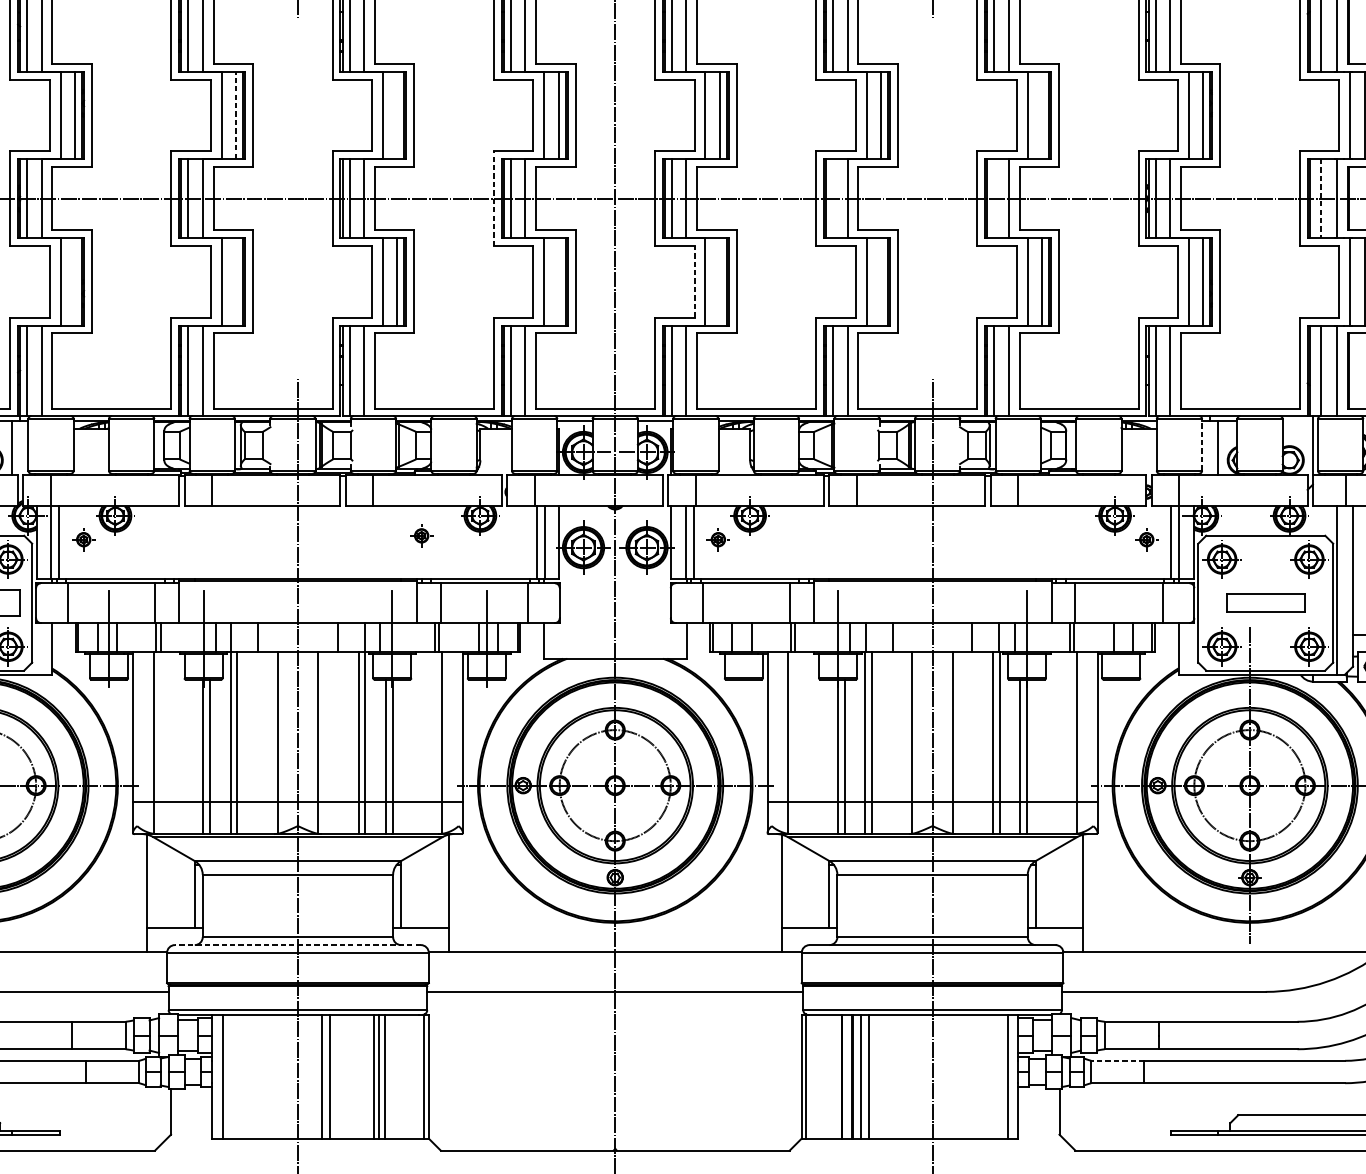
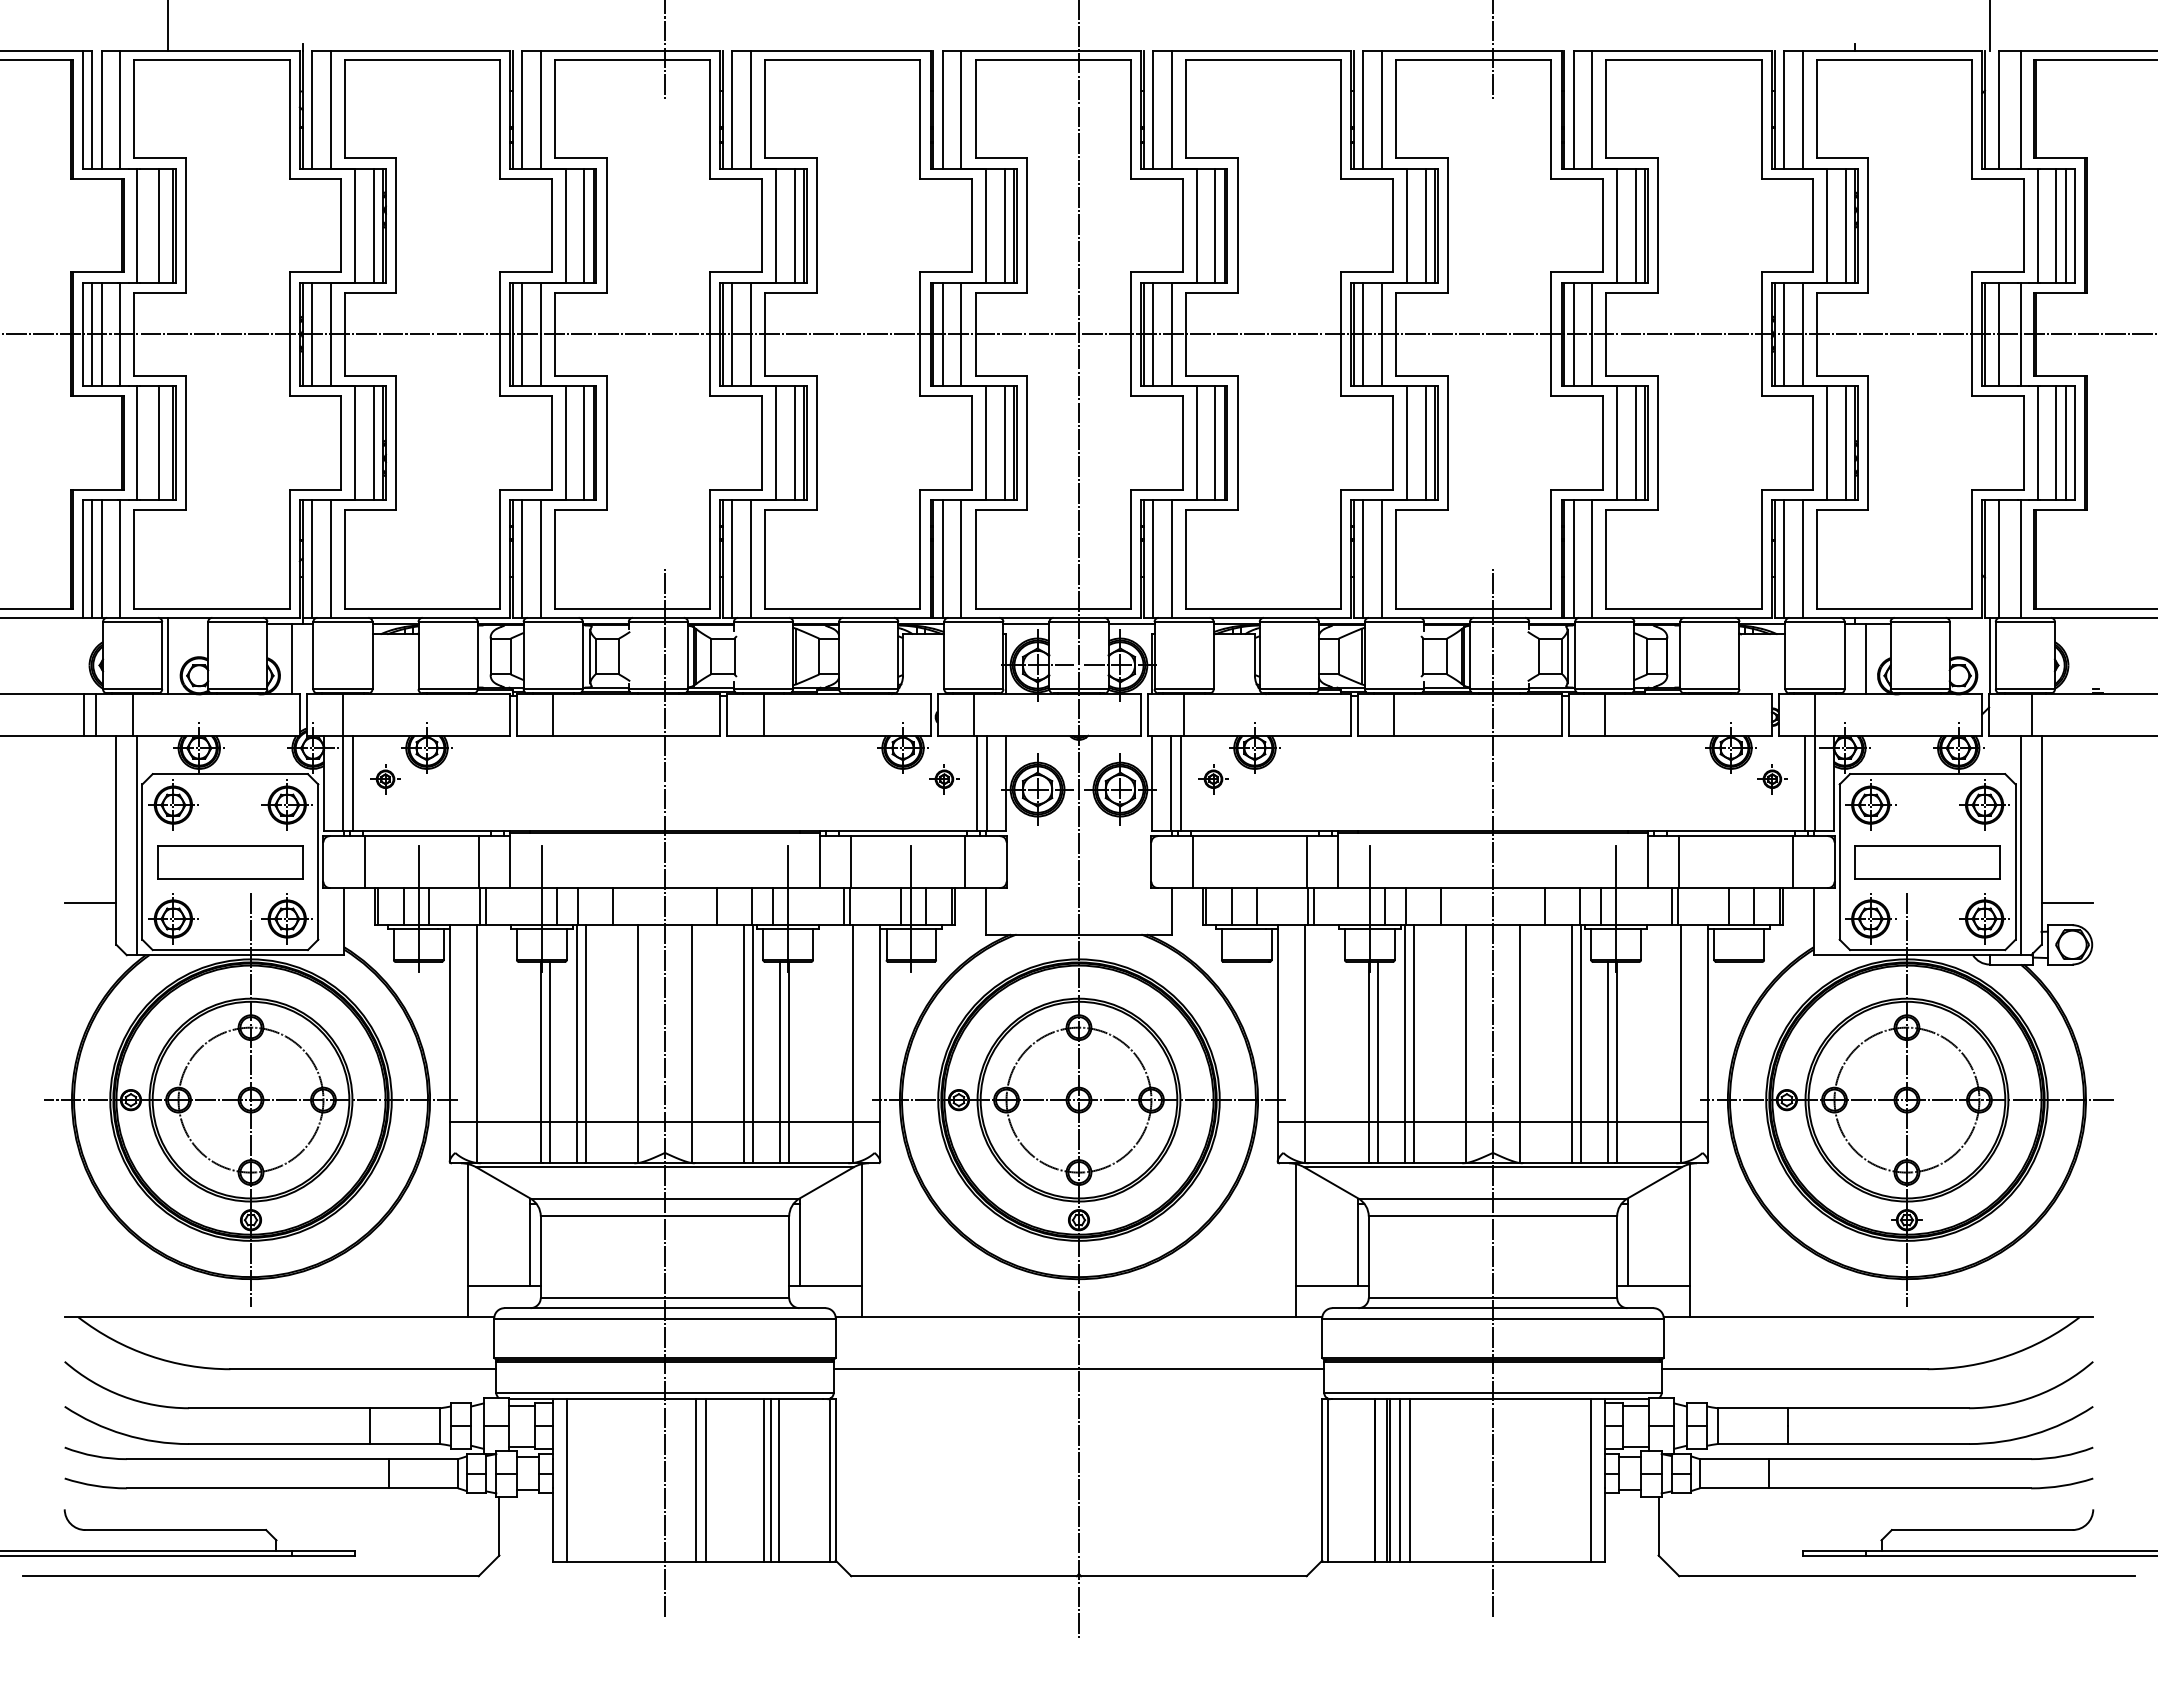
line: (236, 115) -> (584, 225), dashed -> solid
line: (397, 115) -> (794, 225), added
line: (1041, 115) -> (1635, 225), added
line: (493, 198) -> (920, 333), dashed -> solid
line: (833, 198) -> (1363, 334), added
line: (994, 198) -> (1573, 334), added
line: (1320, 198) -> (1999, 334), dashed -> solid
line: (75, 281) -> (374, 442), added
line: (236, 281) -> (584, 442), added
line: (558, 281) -> (1004, 442), added
line: (694, 281) -> (1182, 442), dashed -> solid
line: (719, 281) -> (1215, 442), added
line: (880, 281) -> (1425, 442), added
line: (1202, 444) -> (1844, 655), dashed -> solid
part: (421, 536) -> (944, 779), moved
part: (1265, 603) -> (1927, 862), size x1.43
line: (297, 945) -> (664, 1308), dashed -> solid
line: (1117, 1061) -> (1734, 1459), dashed -> solid

